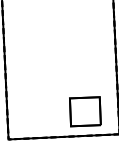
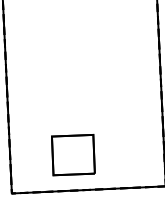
part: (85, 112) -> (73, 155), moved

